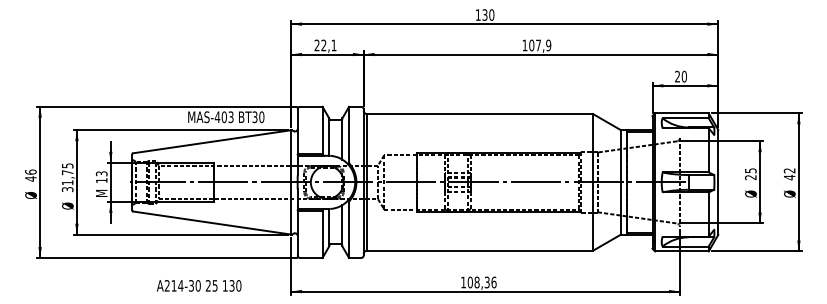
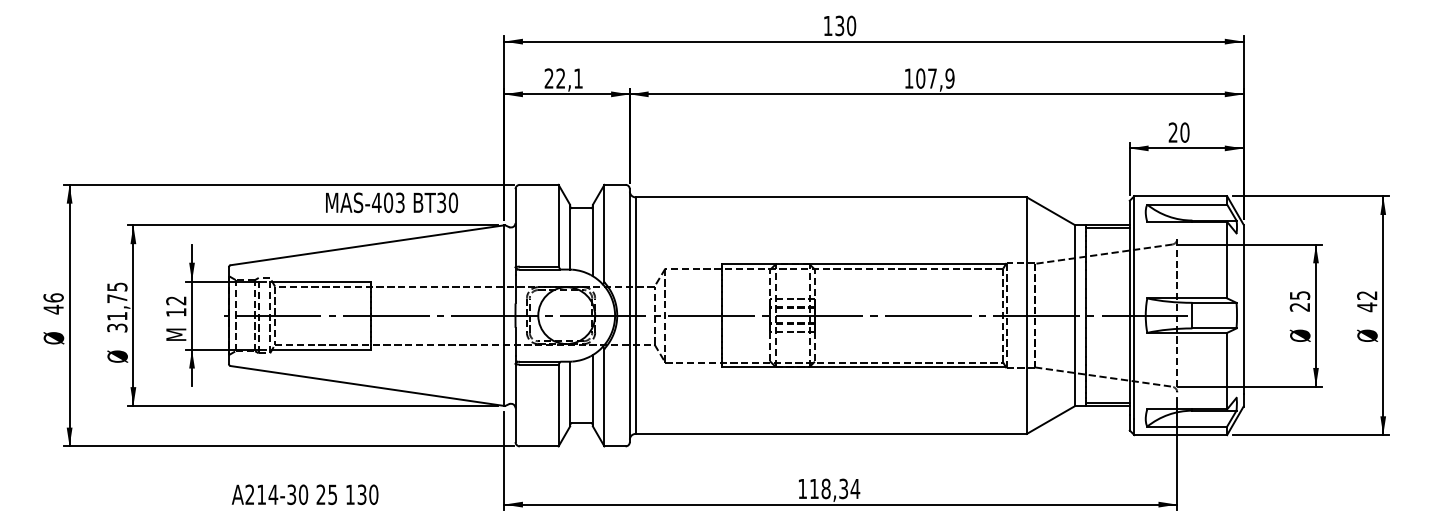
text: (101, 173) -> (175, 300), 13 -> 12
text: (481, 282) -> (833, 488), 108,36 -> 118,34
text: (199, 285) -> (305, 494), moved

